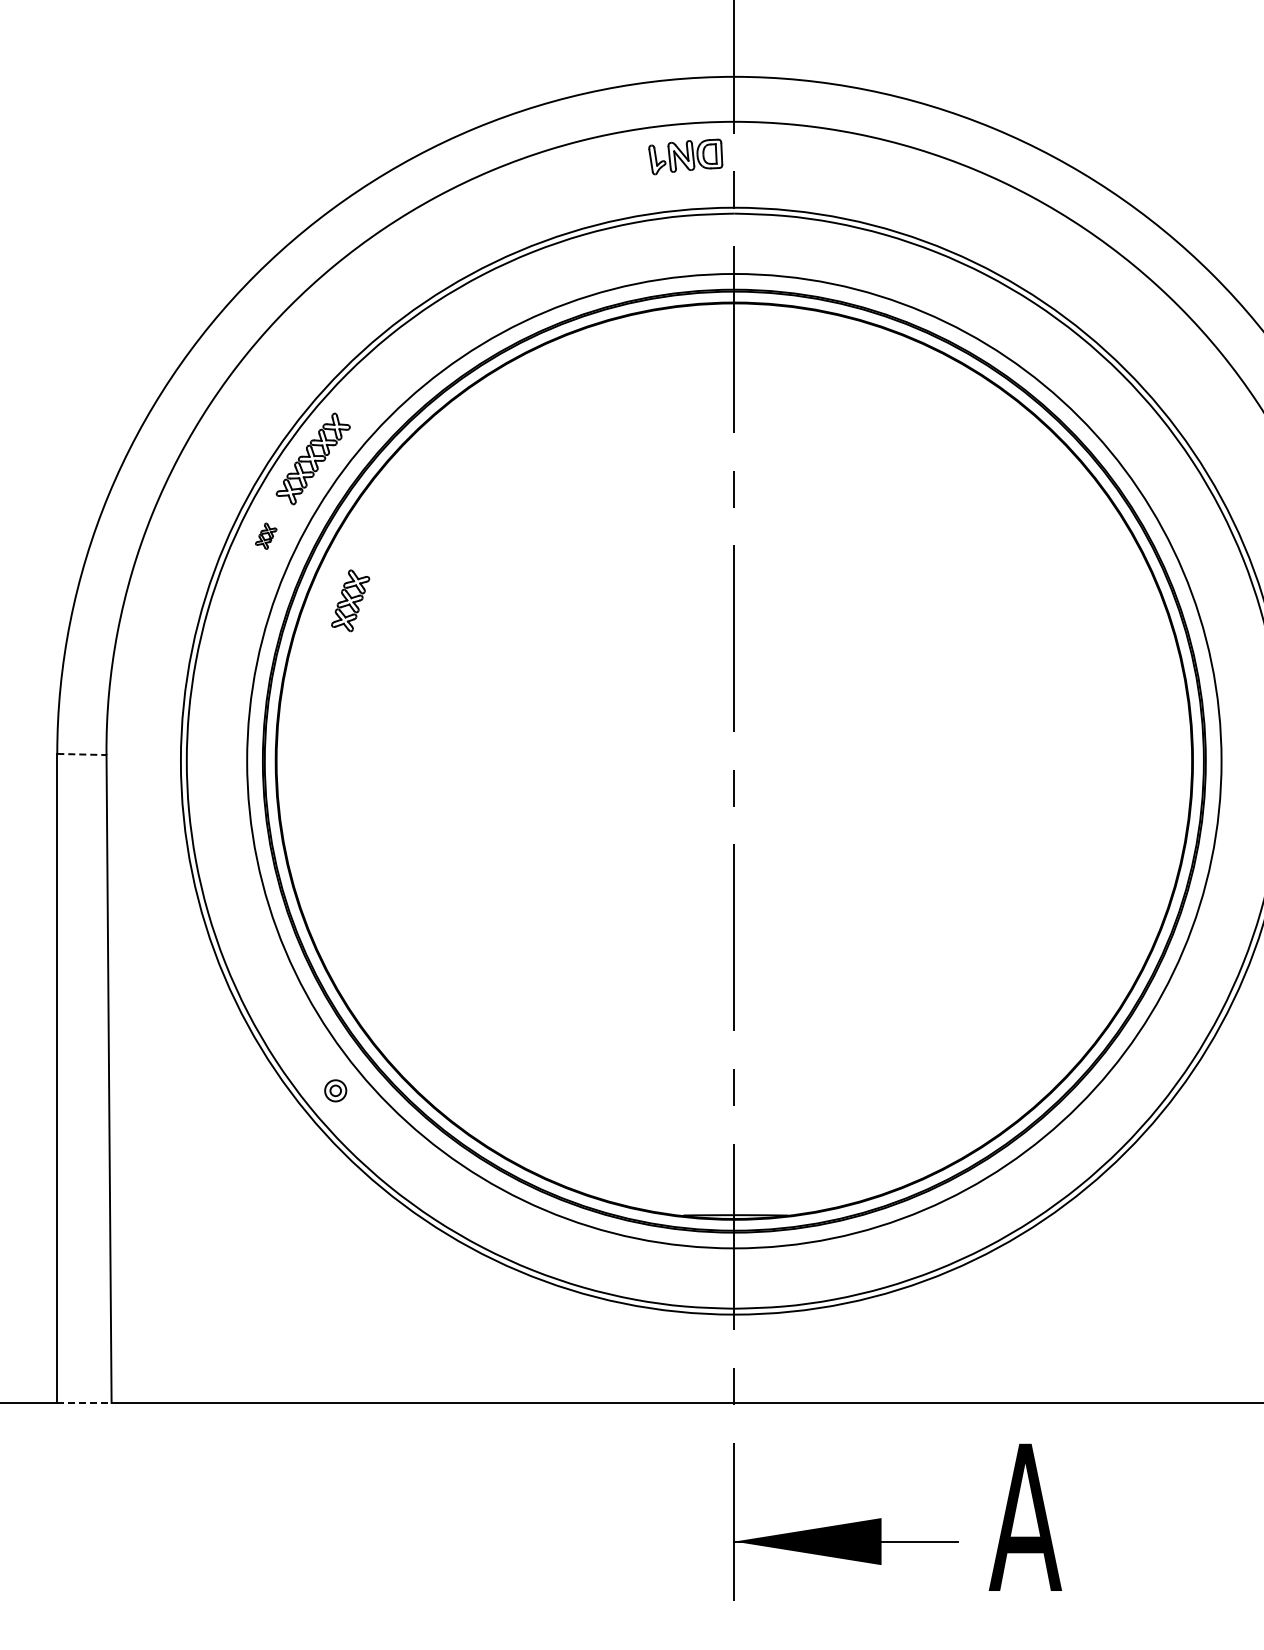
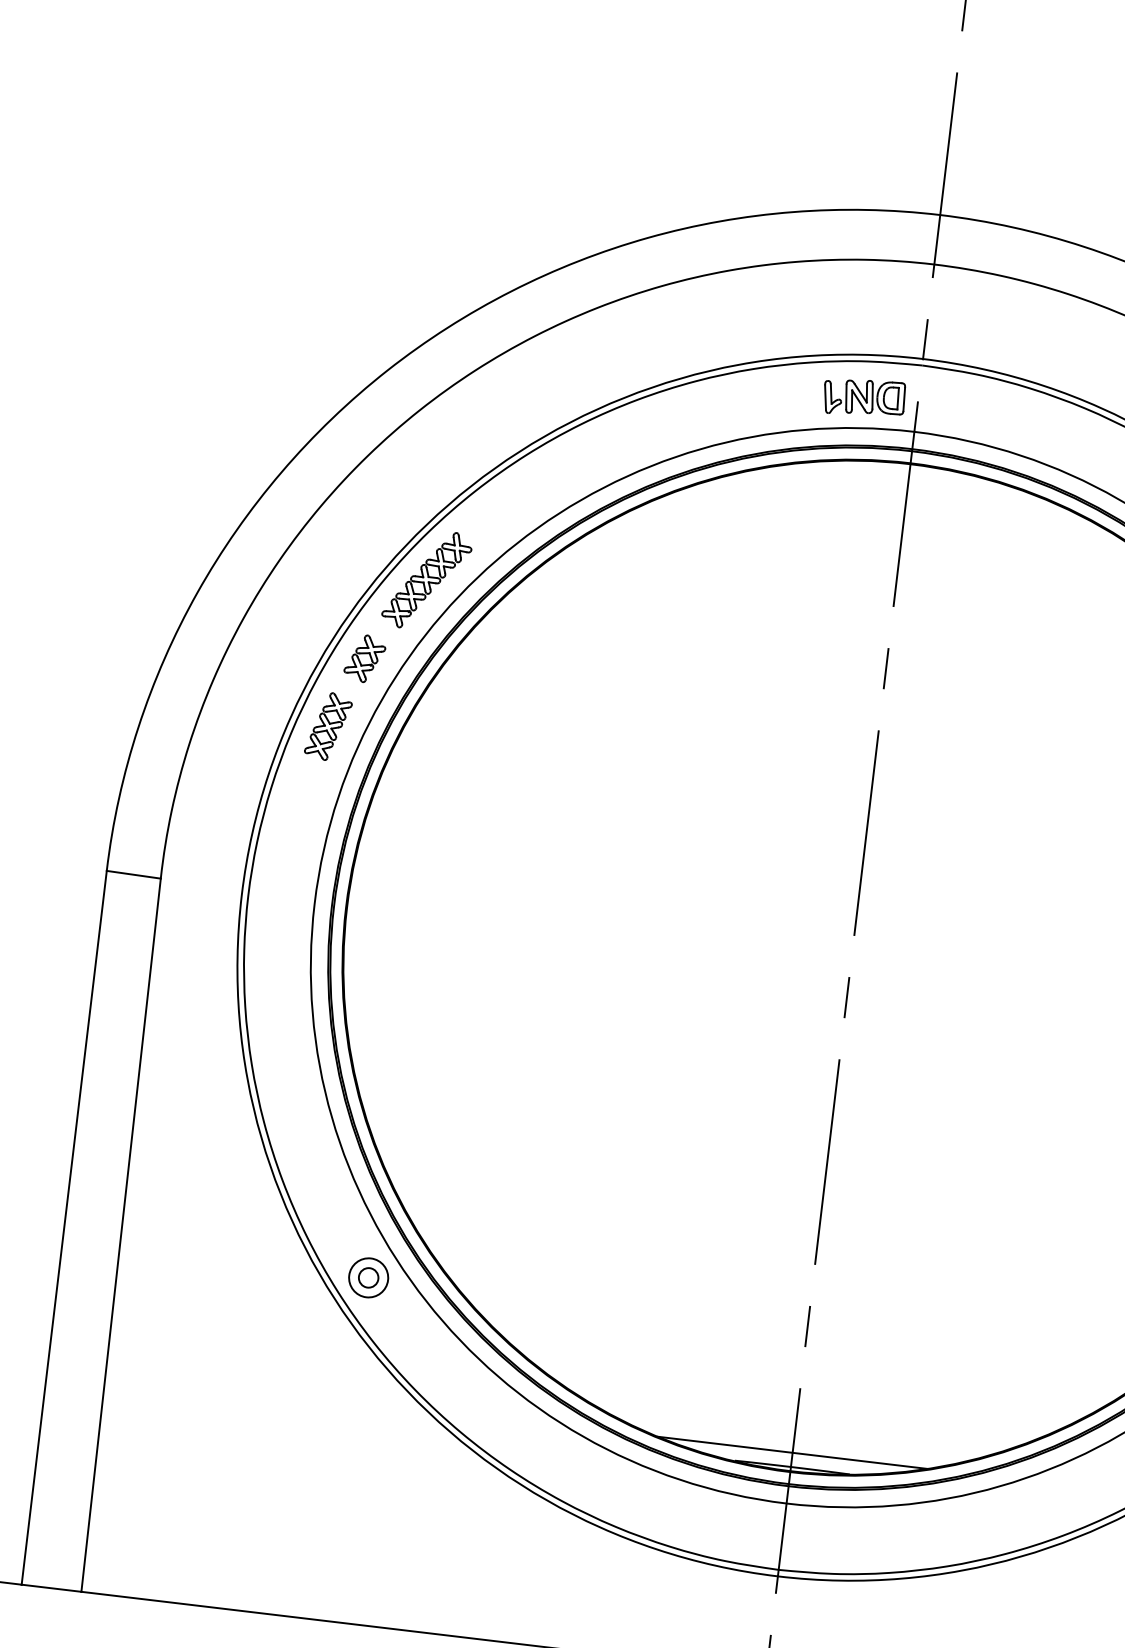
part: (685, 156) -> (863, 397), moved
part: (266, 536) -> (365, 659), size x1.67
part: (350, 600) -> (328, 726), moved
line: (81, 754) -> (133, 874), dashed -> solid
part: (335, 1090) -> (368, 1277), size x1.67
line: (734, 1202) -> (792, 1453), added
line: (84, 1402) -> (51, 1587), dashed -> solid

